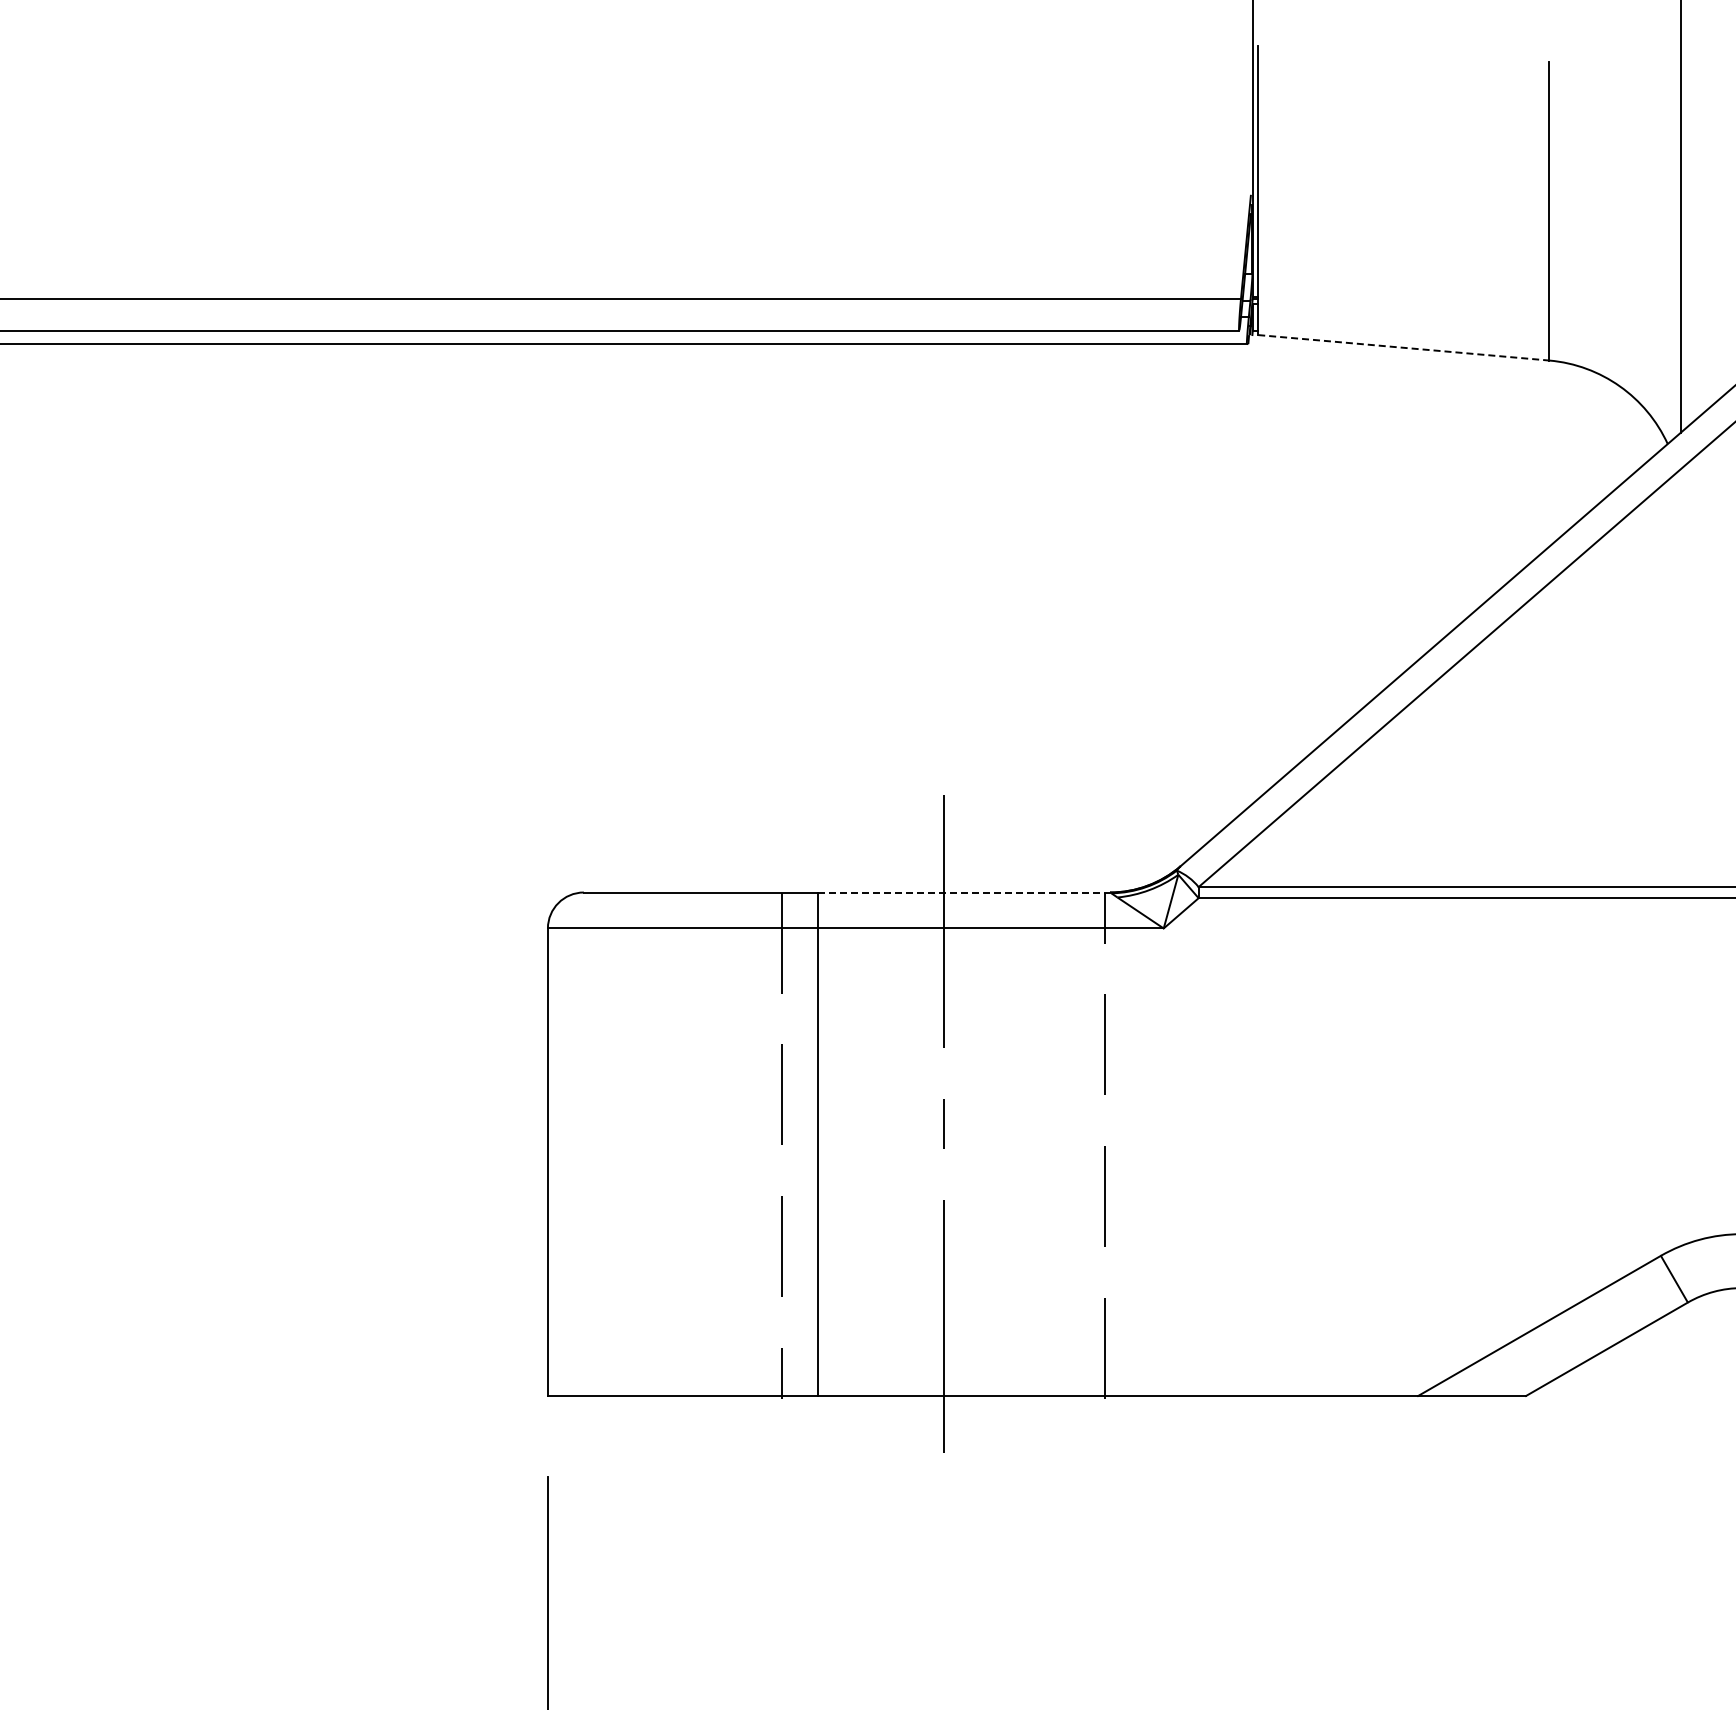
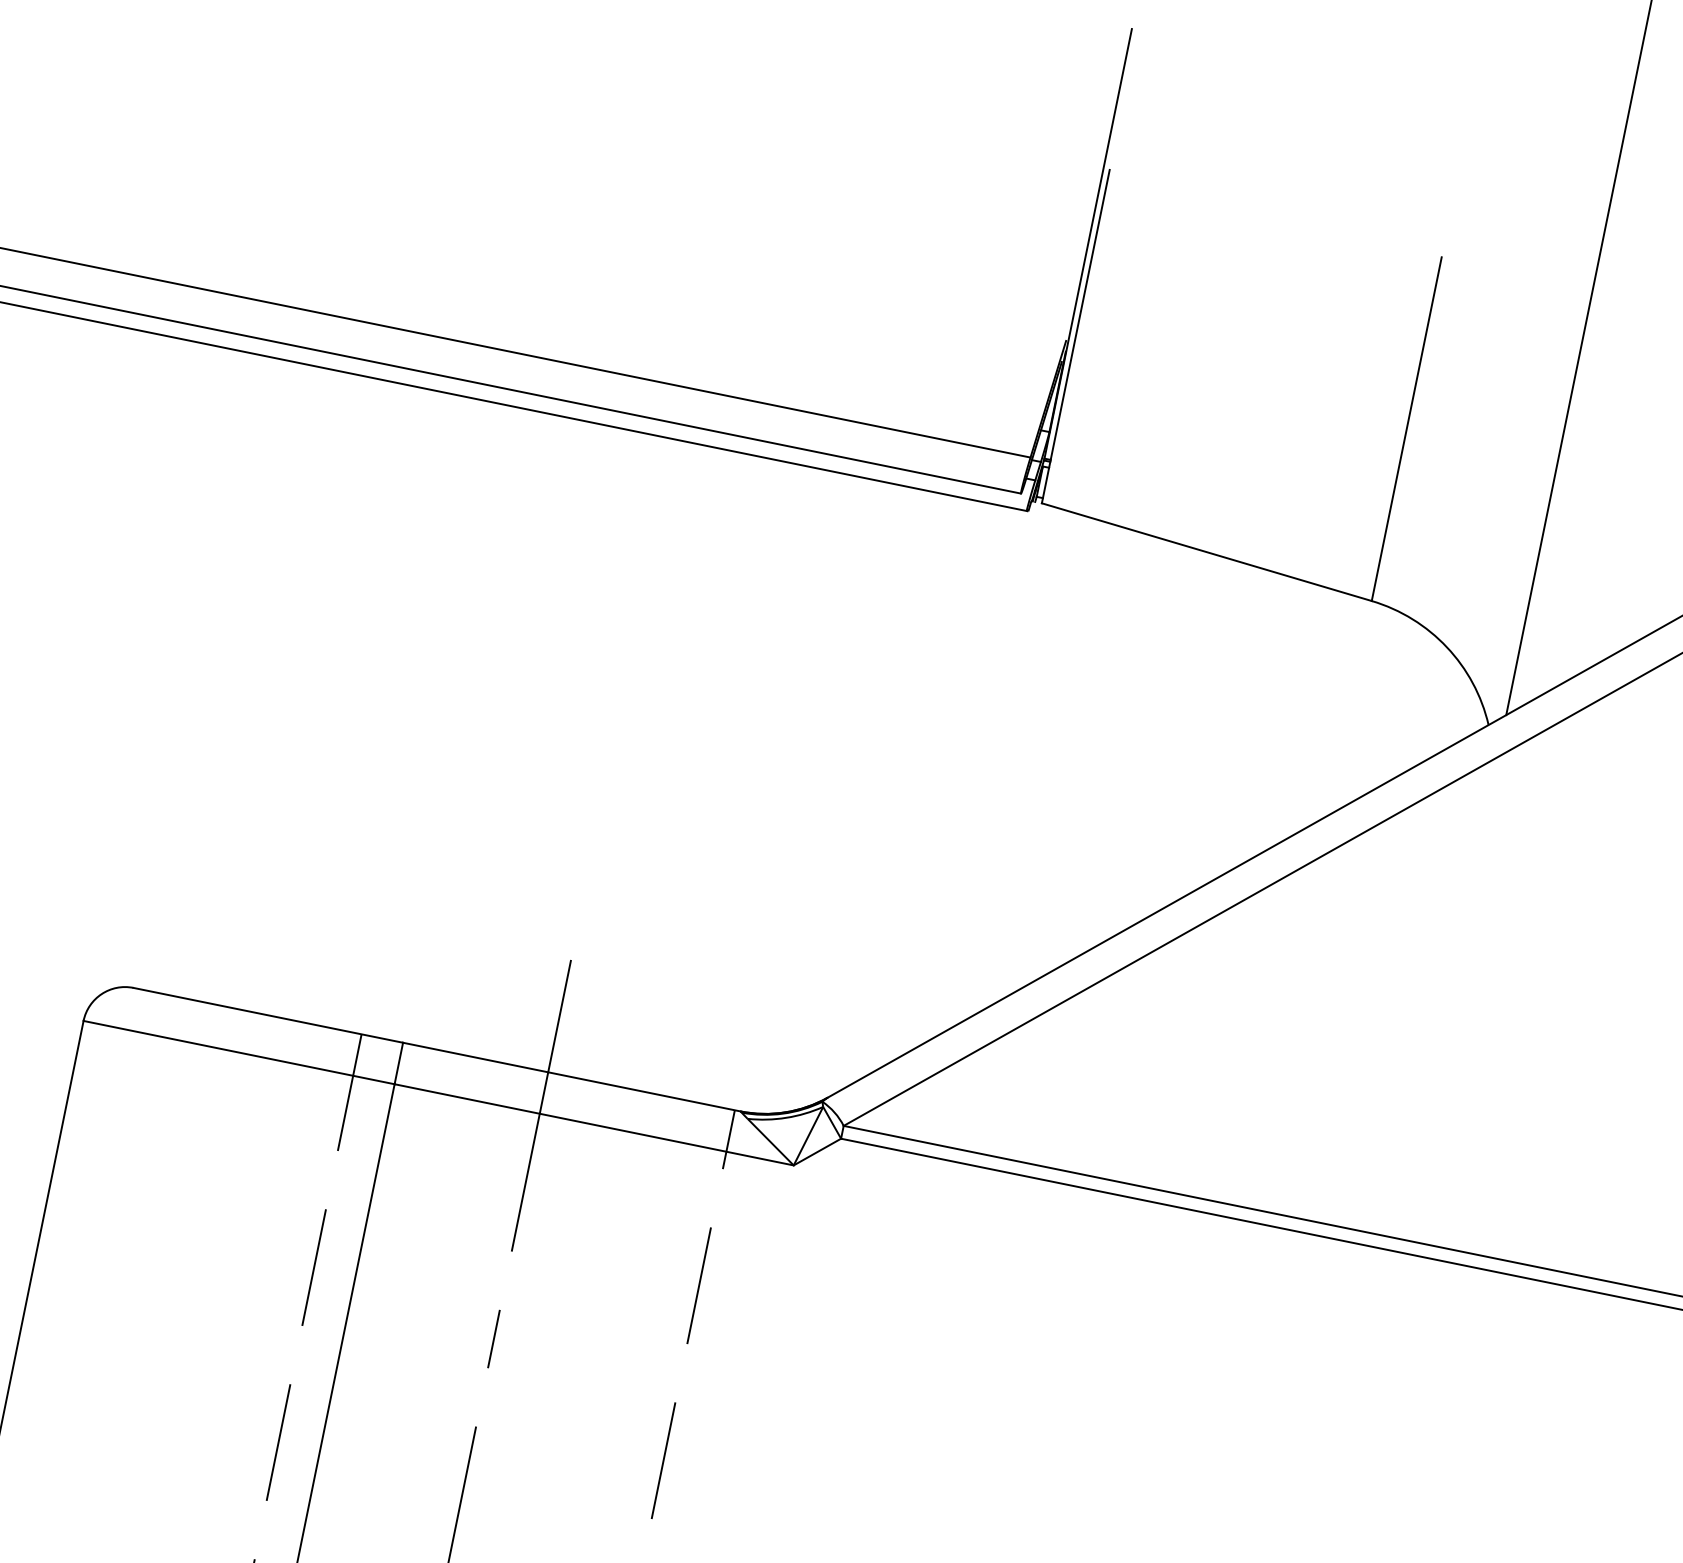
line: (1404, 347) -> (1207, 551), dashed -> solid
line: (964, 892) -> (572, 1077), dashed -> solid

